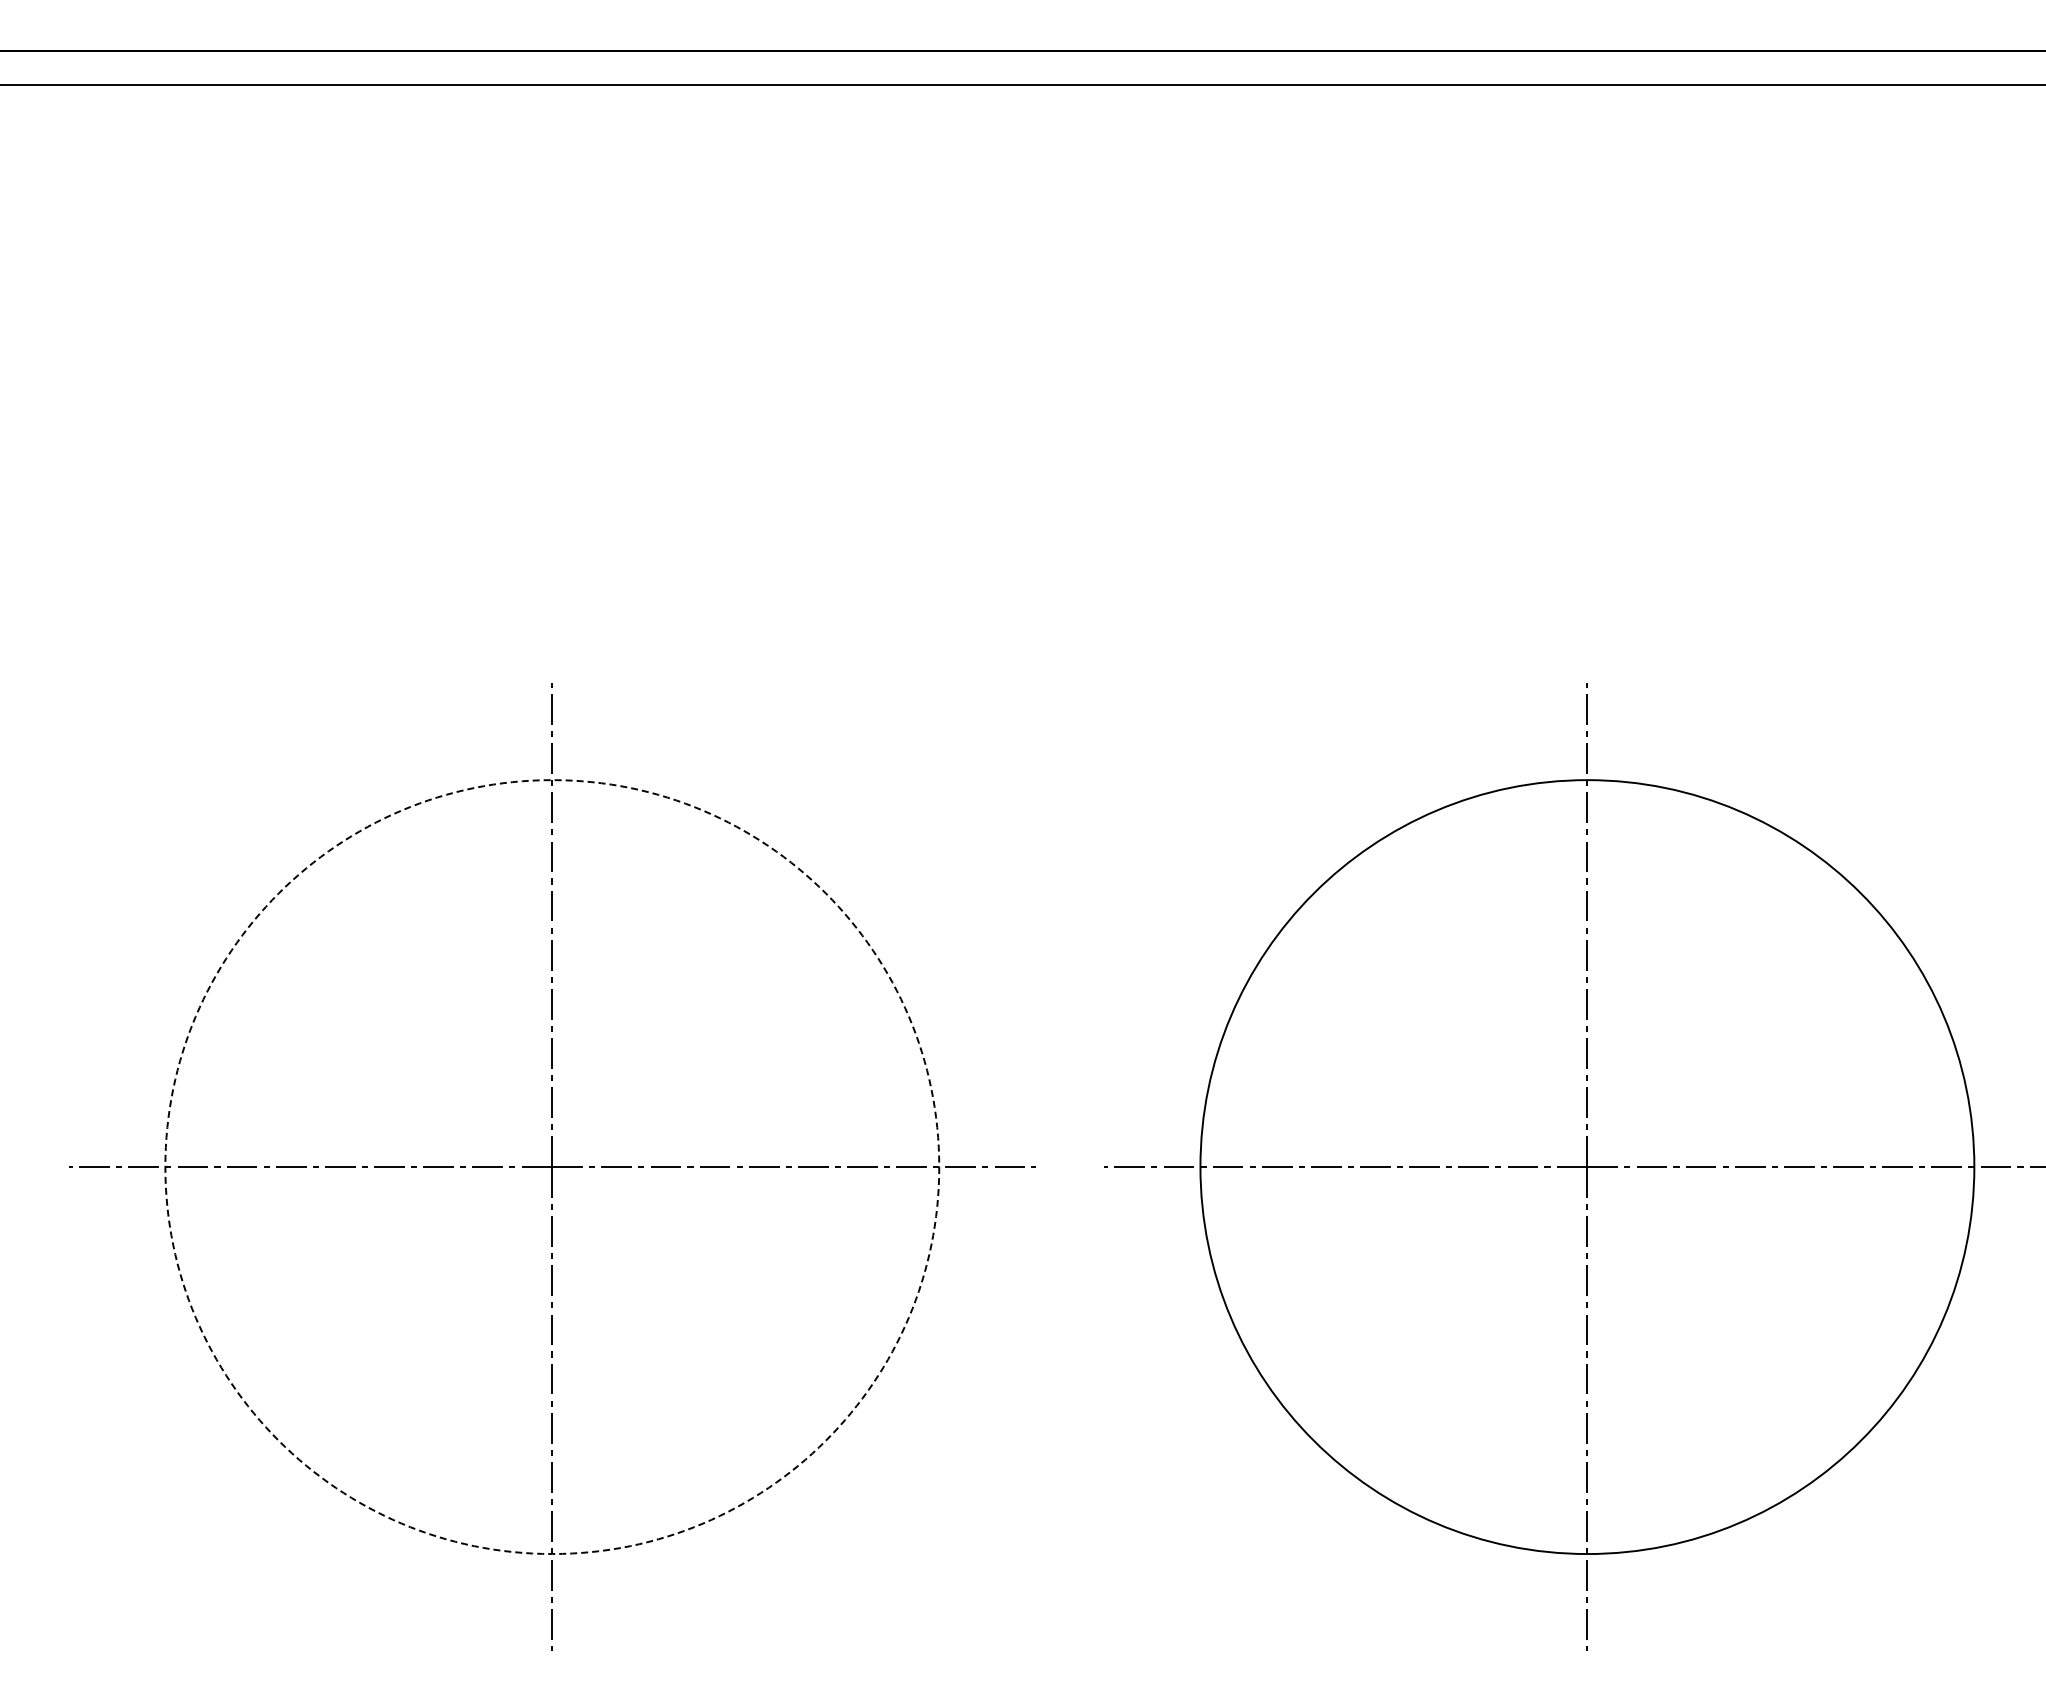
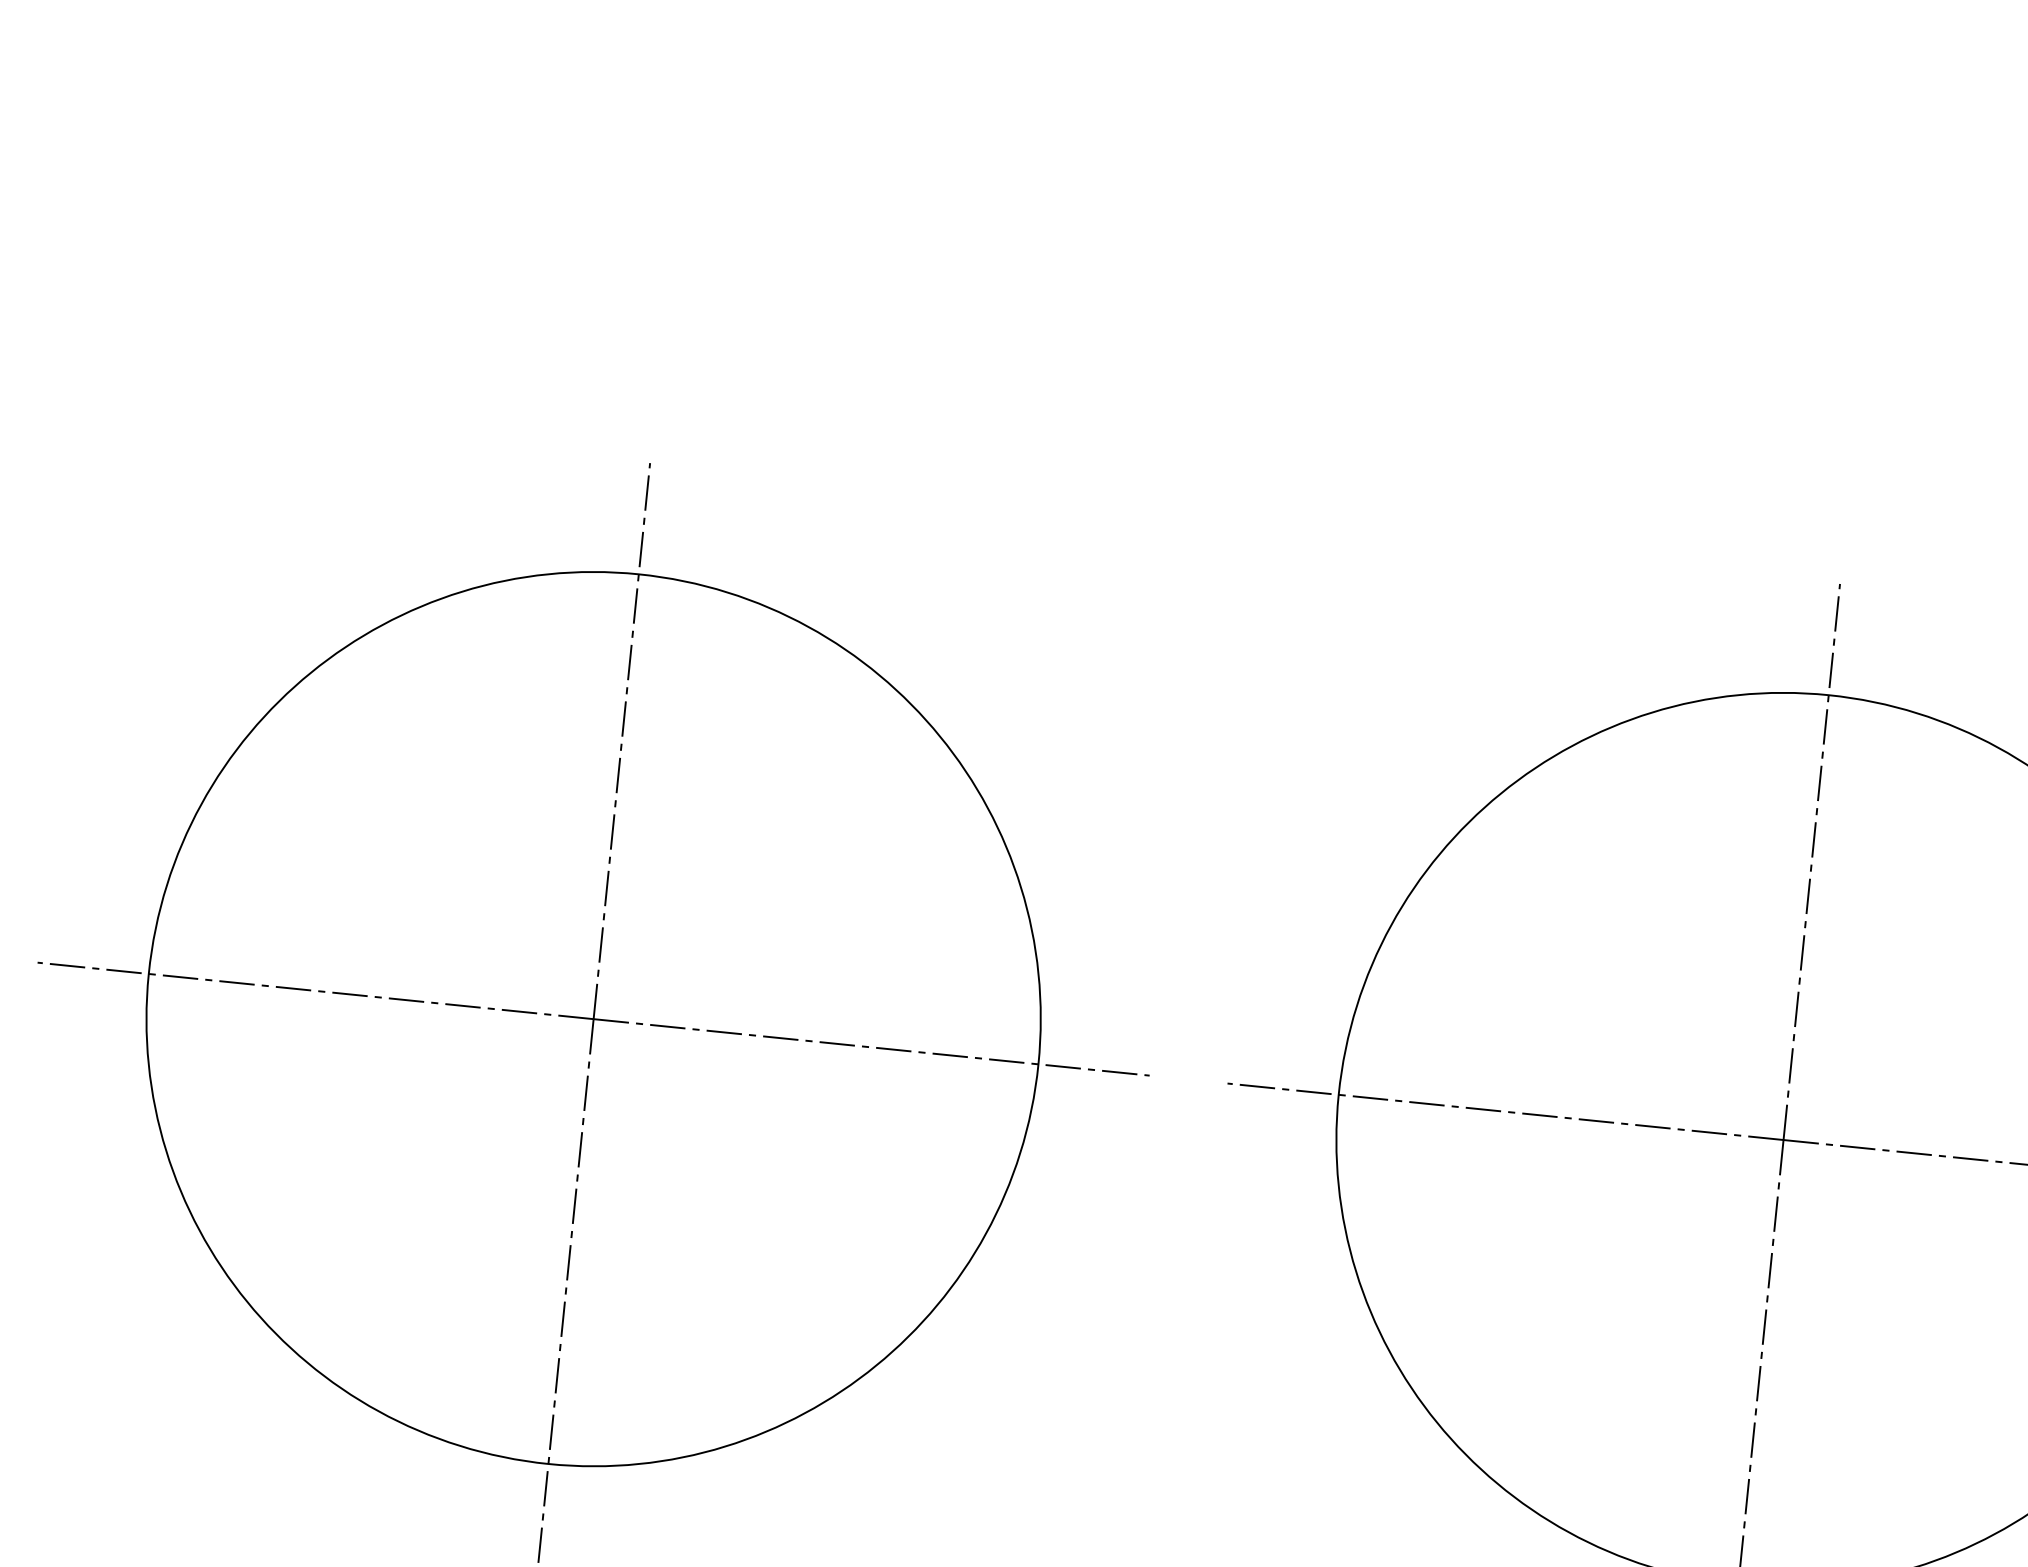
circle: (552, 1167) -> (593, 1019), dashed -> solid

